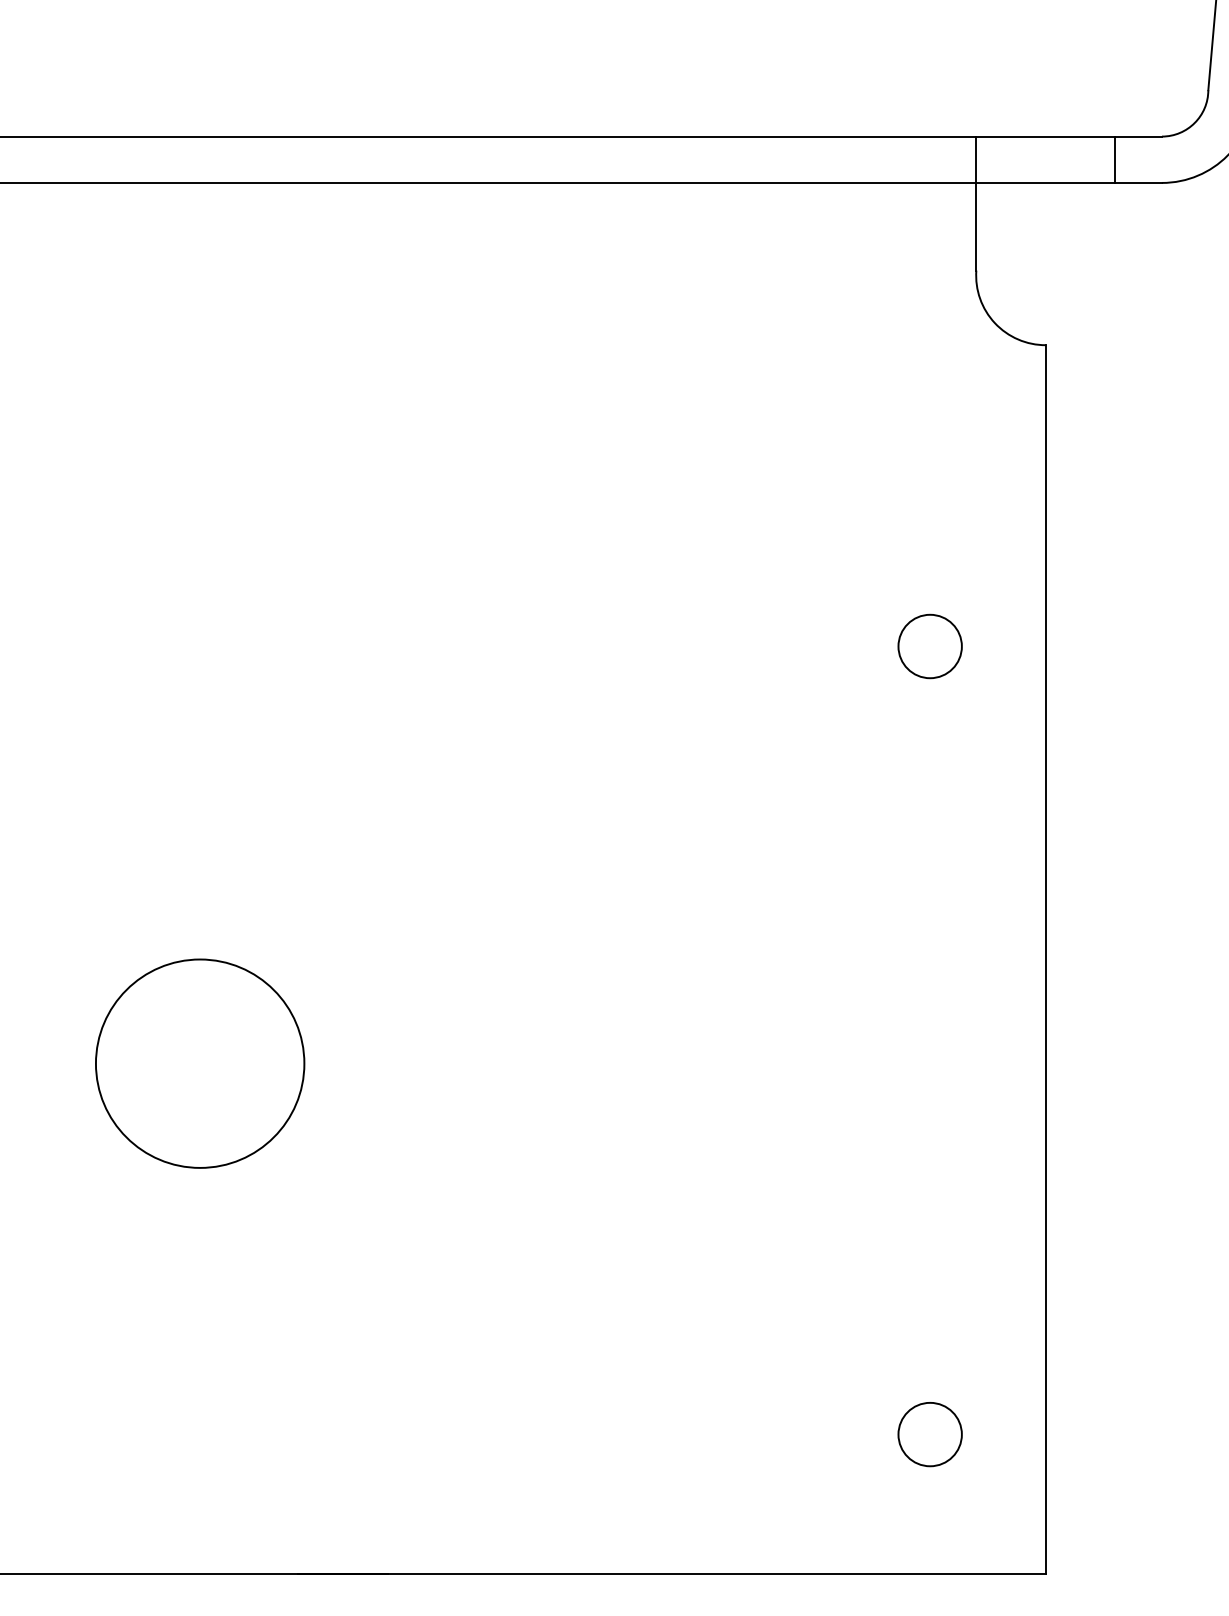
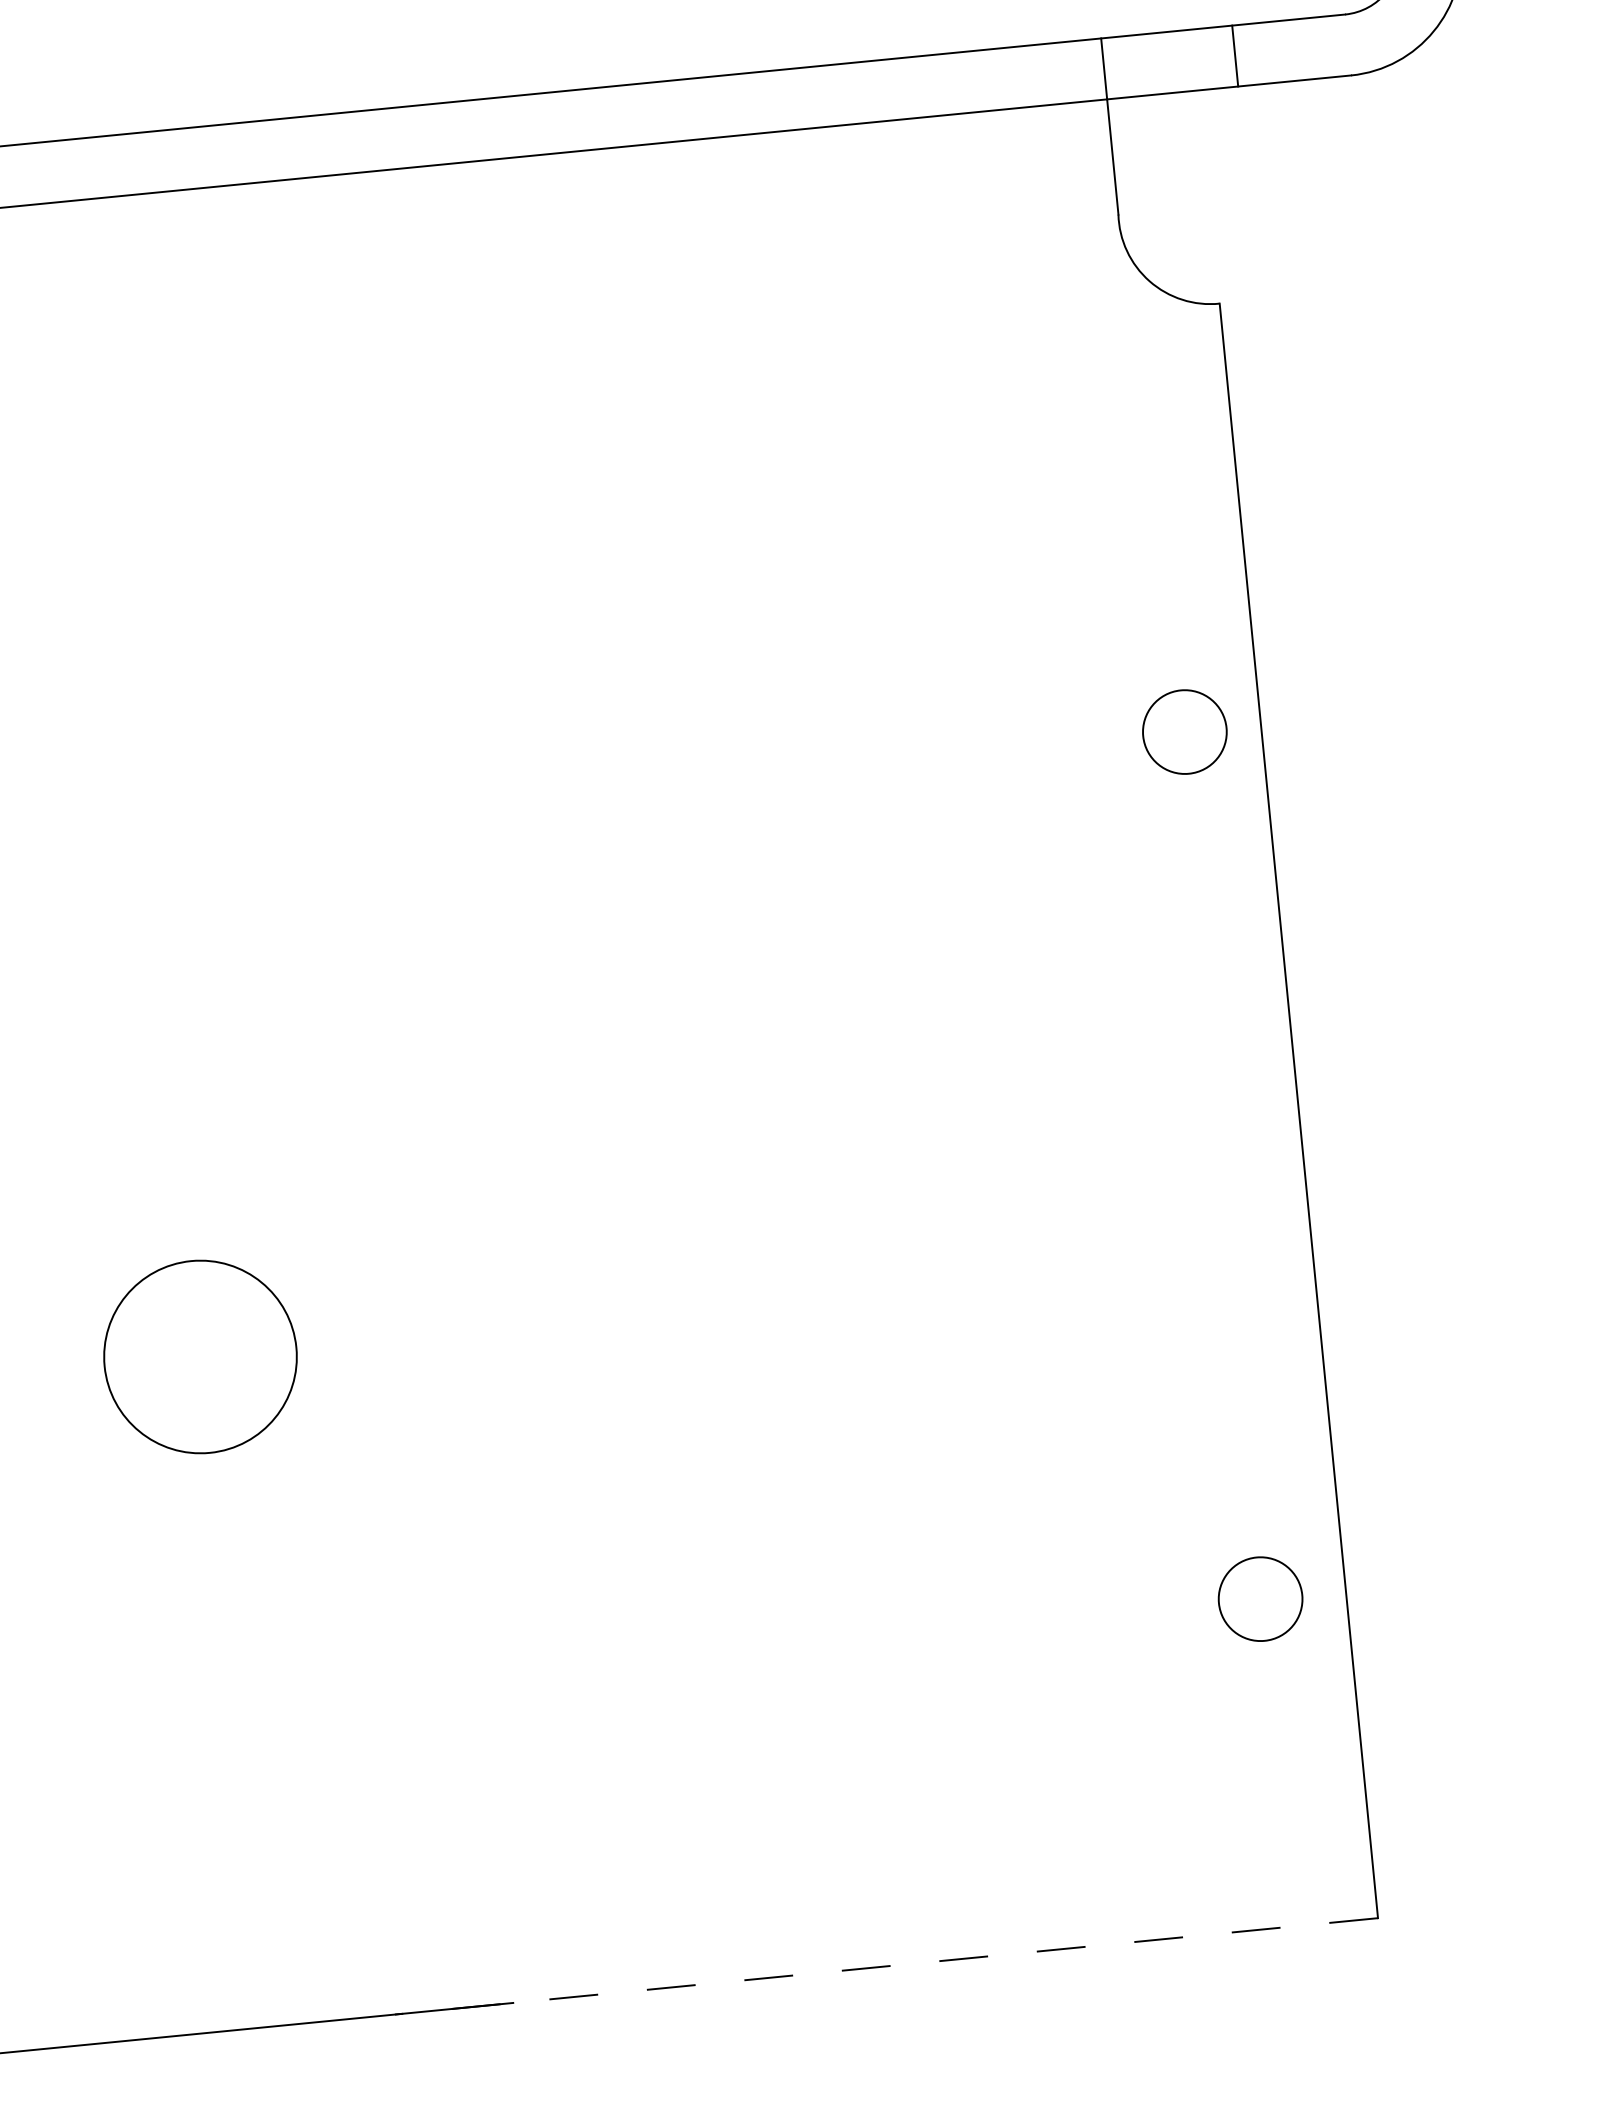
line: (1115, 159) -> (1235, 55), moved
circle: (929, 646) -> (1183, 732), moved
circle: (199, 1063) -> (199, 1356), size x0.7
circle: (929, 1434) -> (1259, 1599), moved
line: (672, 1573) -> (886, 1966), solid -> dashed

